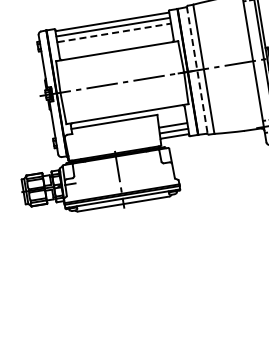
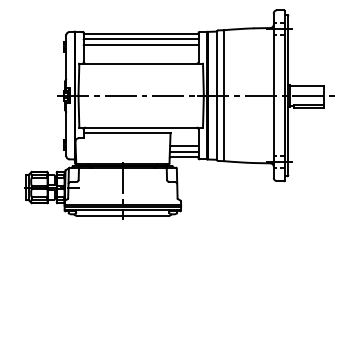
line: (114, 33) -> (141, 45), dashed -> solid
line: (197, 70) -> (217, 95), dashed -> solid

